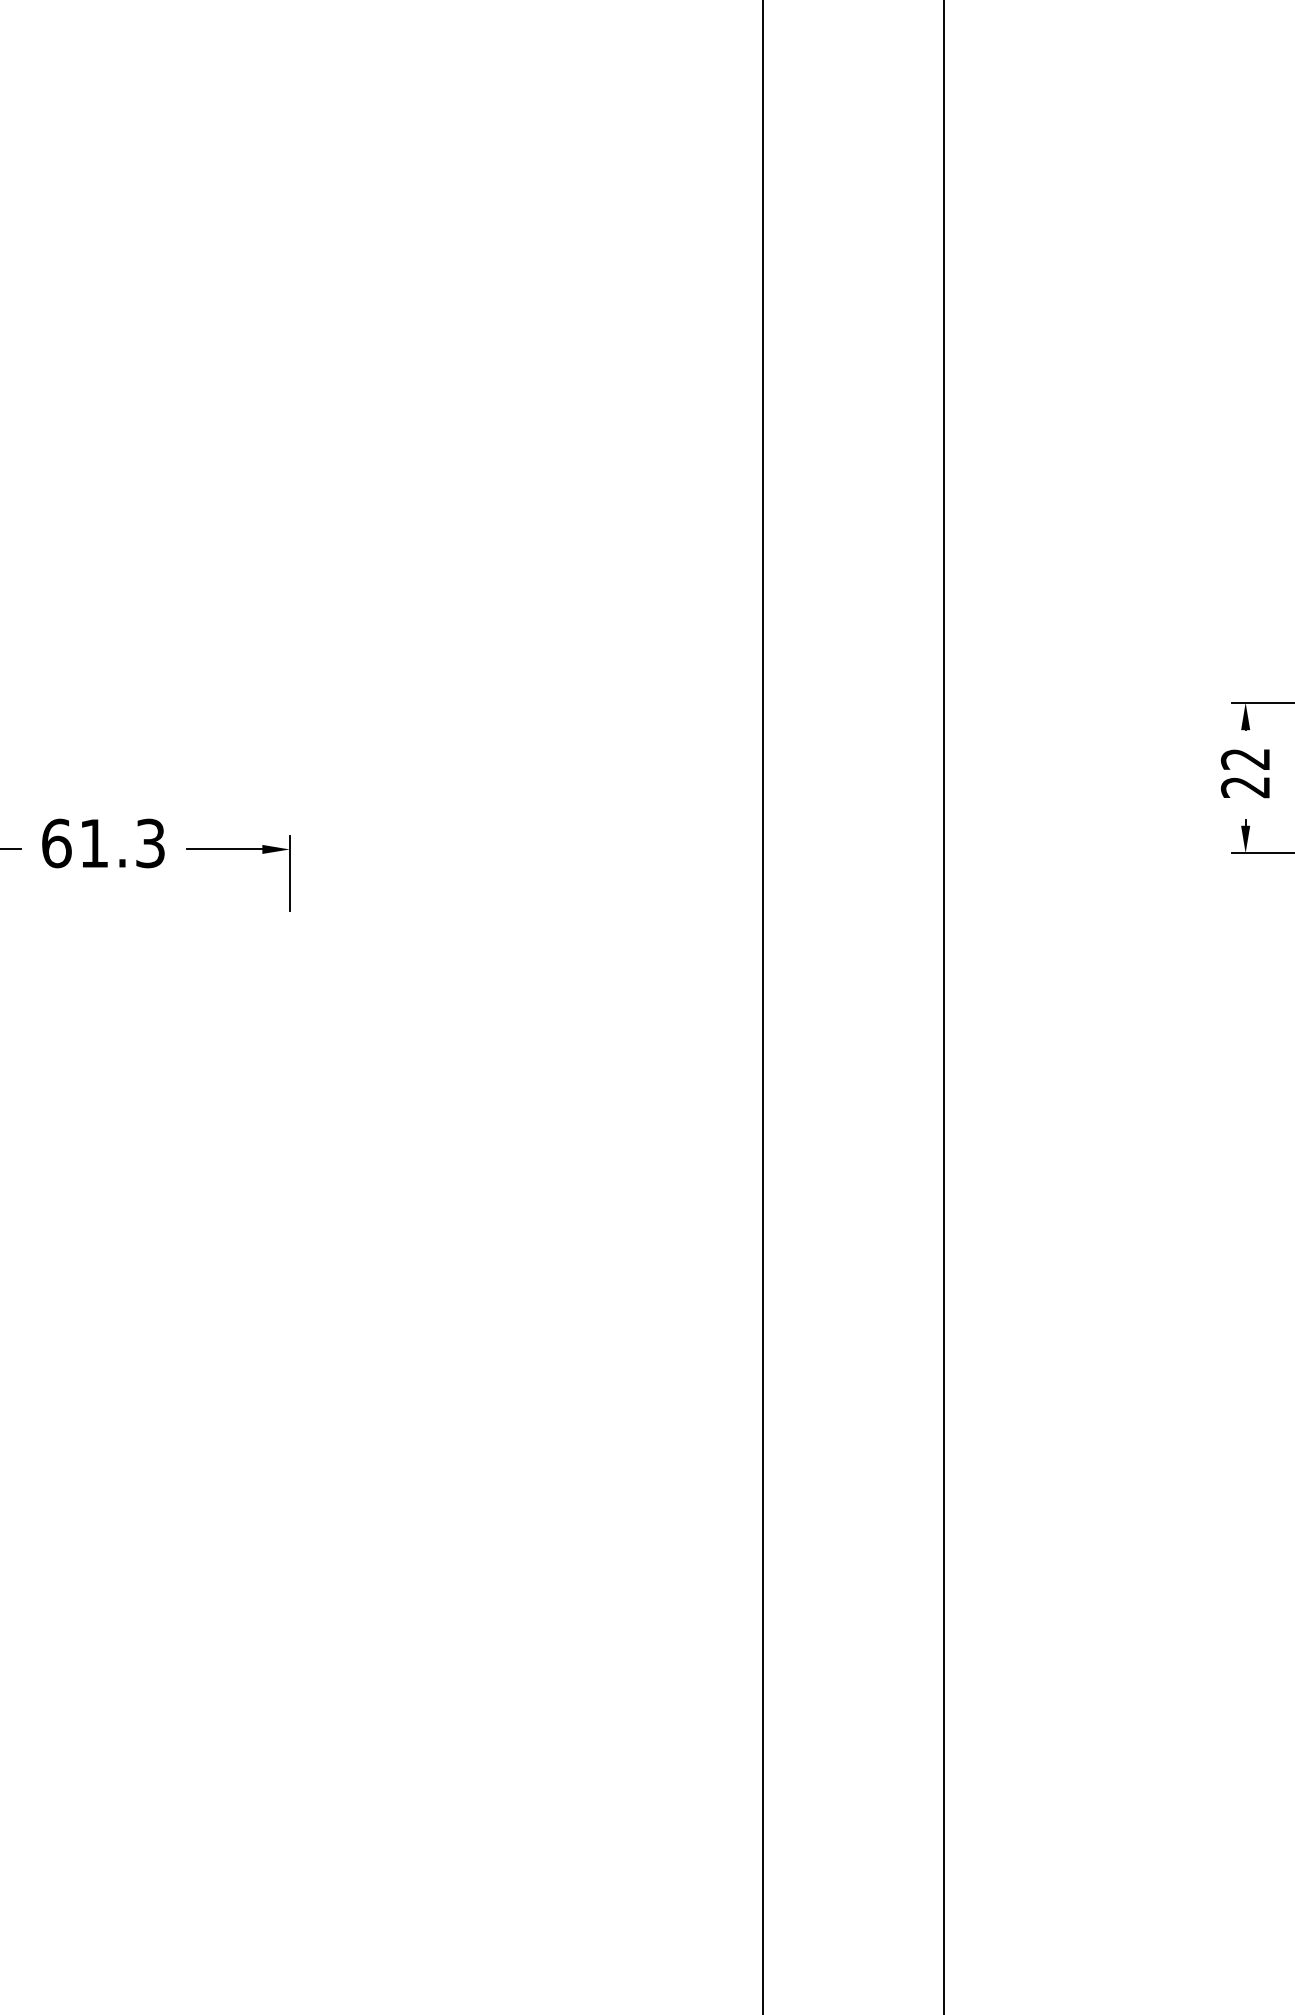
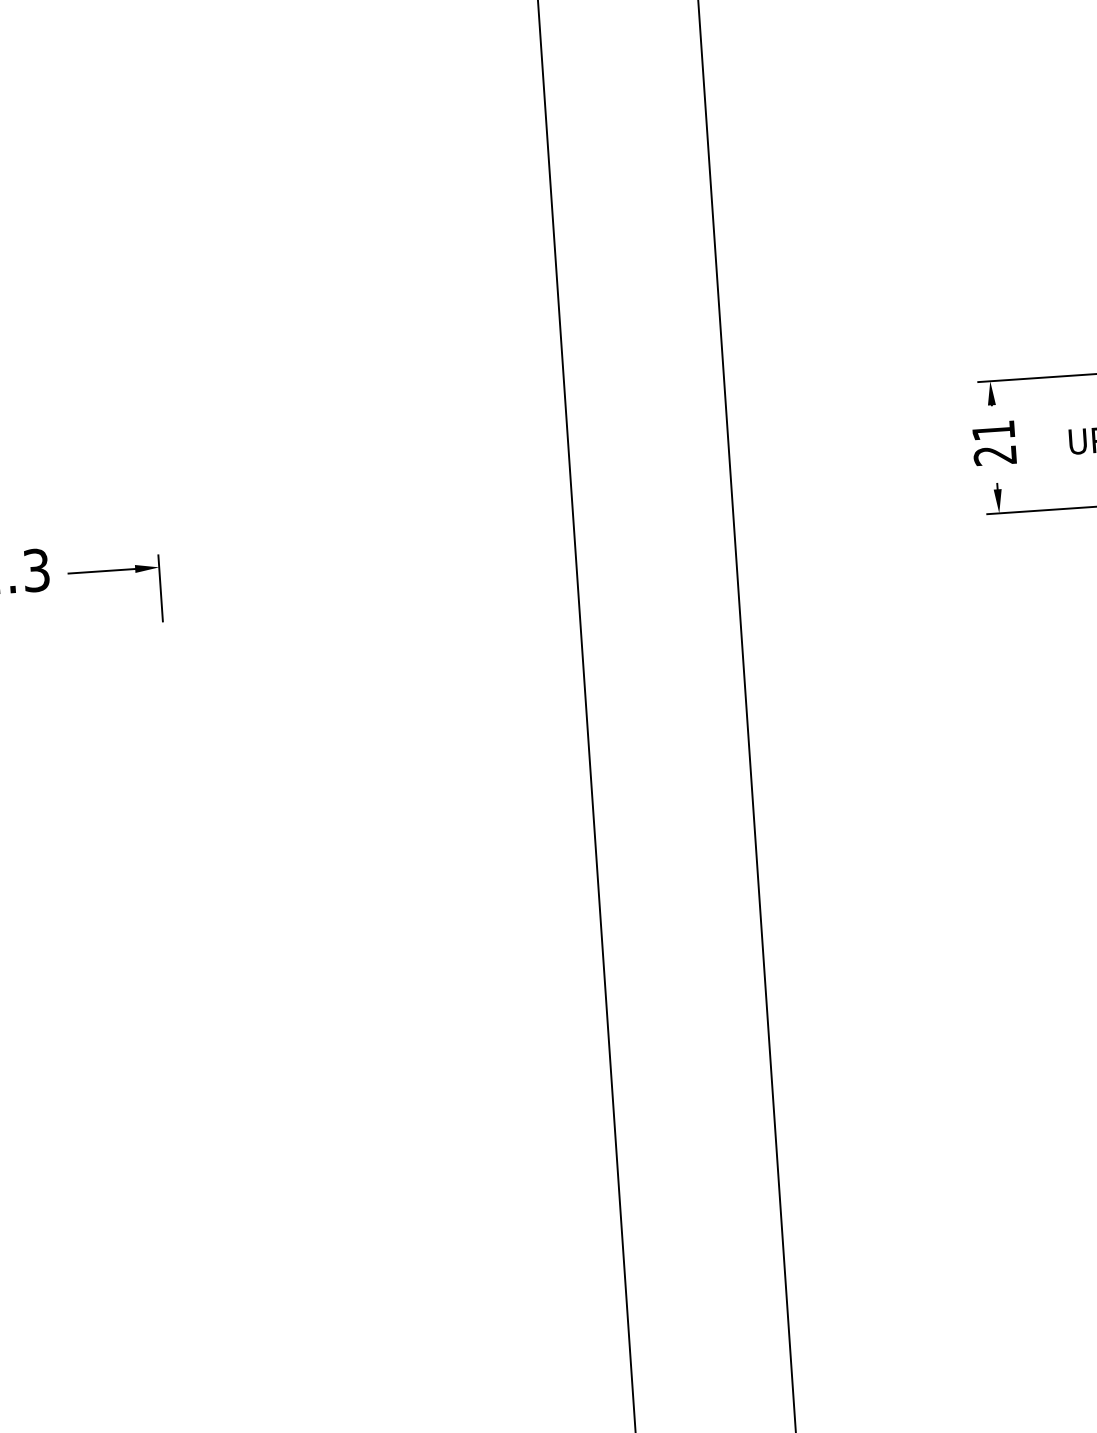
text: (1244, 759) -> (992, 431), 22 -> 21

